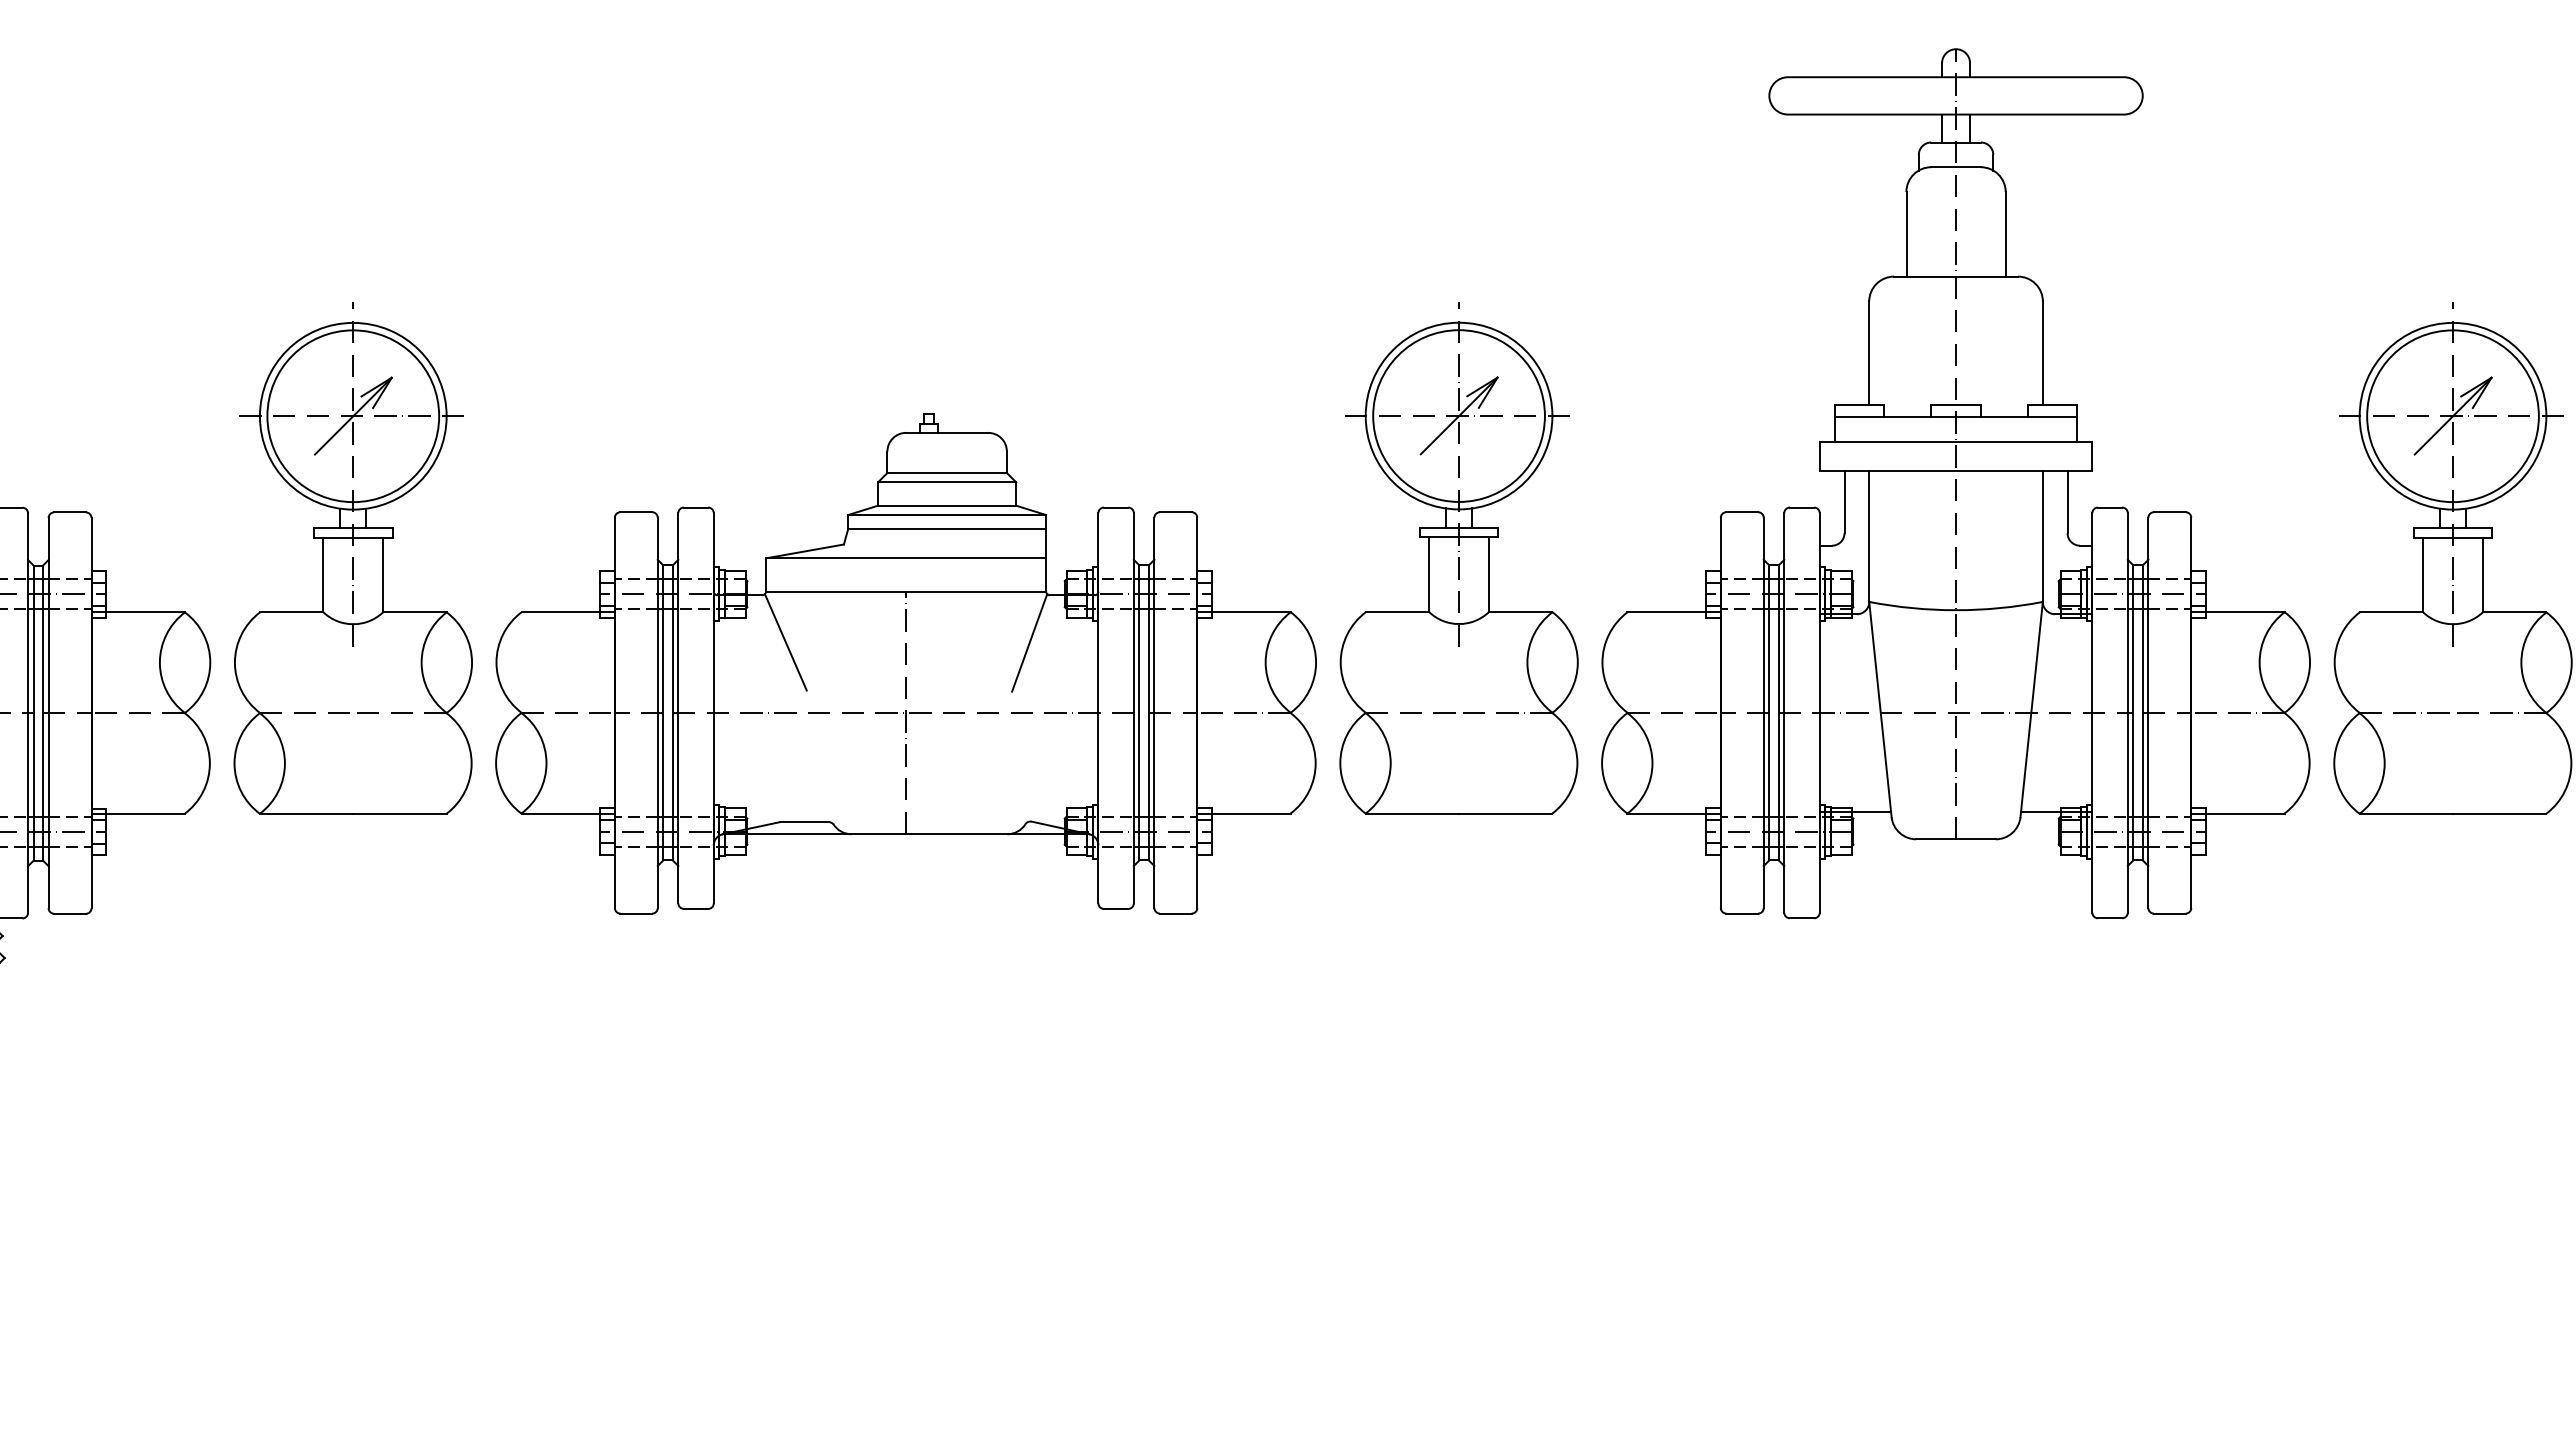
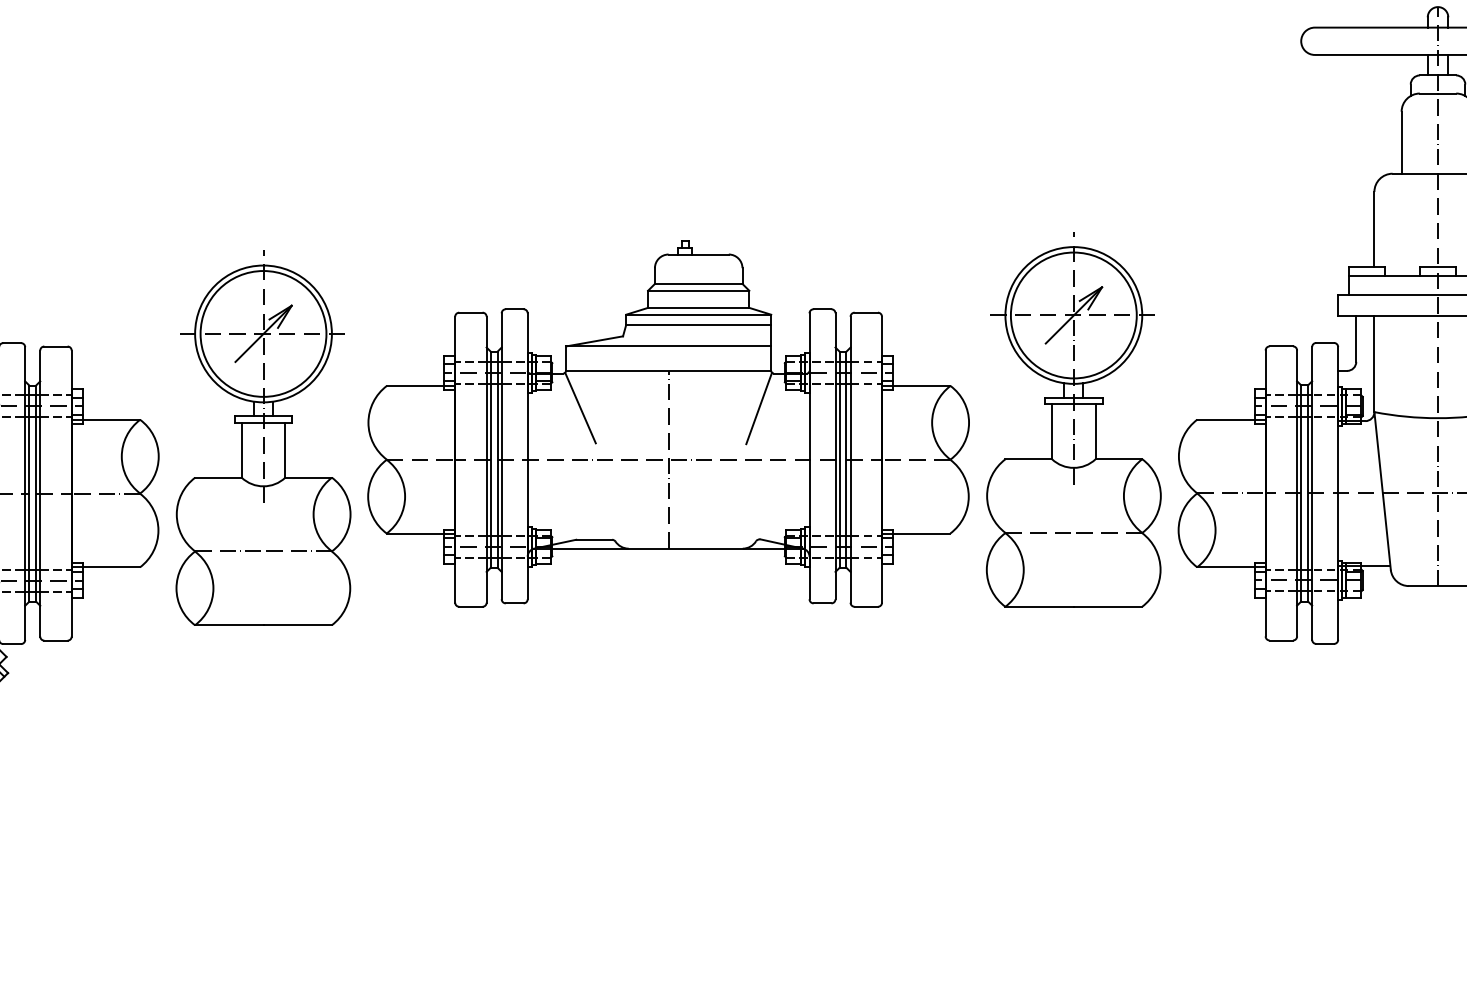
part: (352, 558) -> (262, 438), moved
part: (1458, 558) -> (1073, 419), moved
part: (905, 663) -> (668, 423), moved

